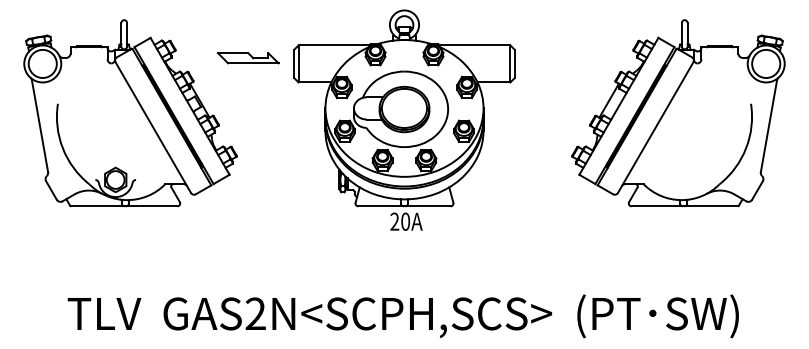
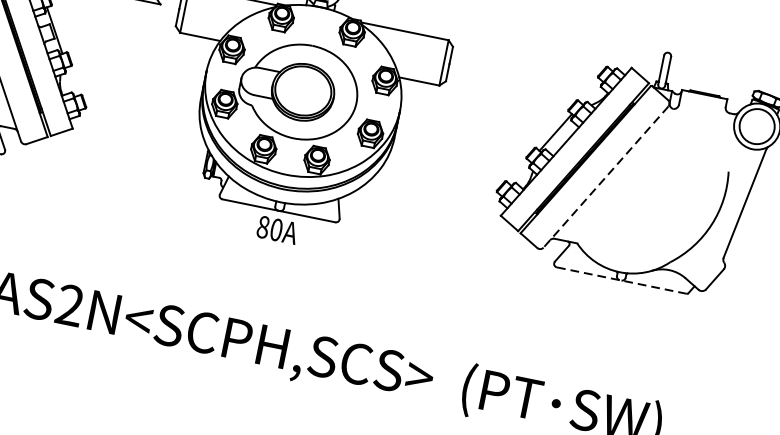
line: (655, 128) -> (605, 178), solid -> dashed
line: (684, 206) -> (621, 280), solid -> dashed
text: (394, 221) -> (262, 226), 20A -> 80A

